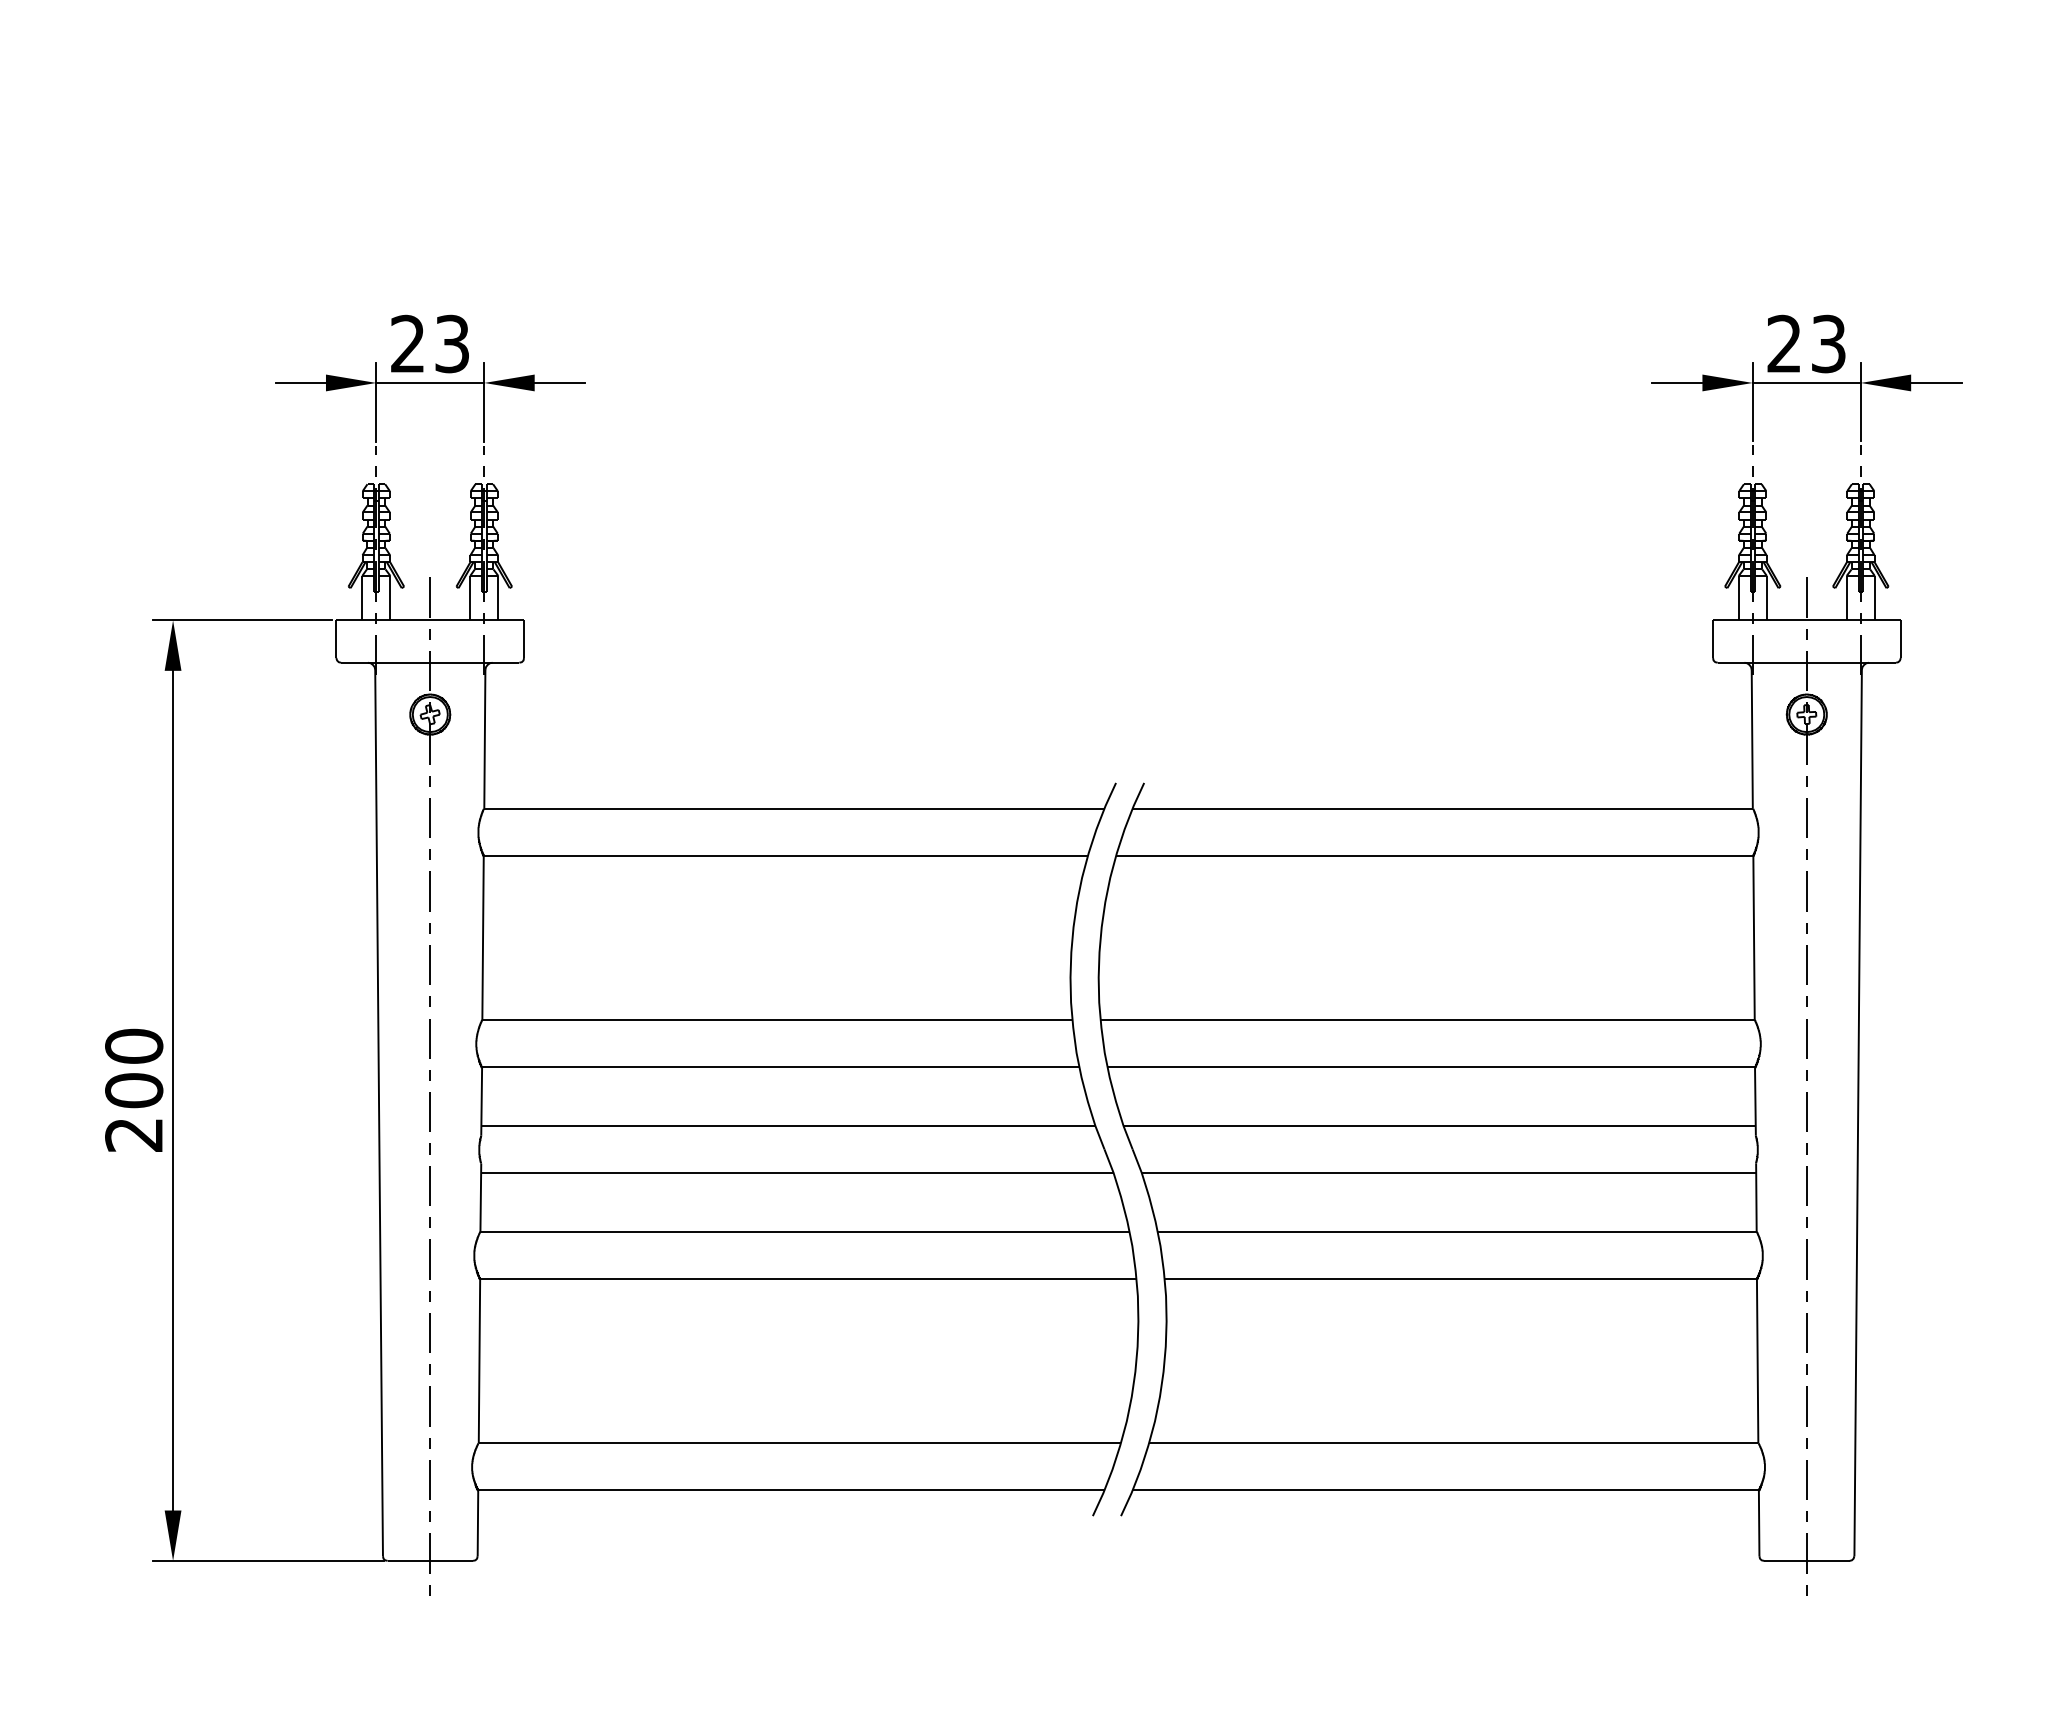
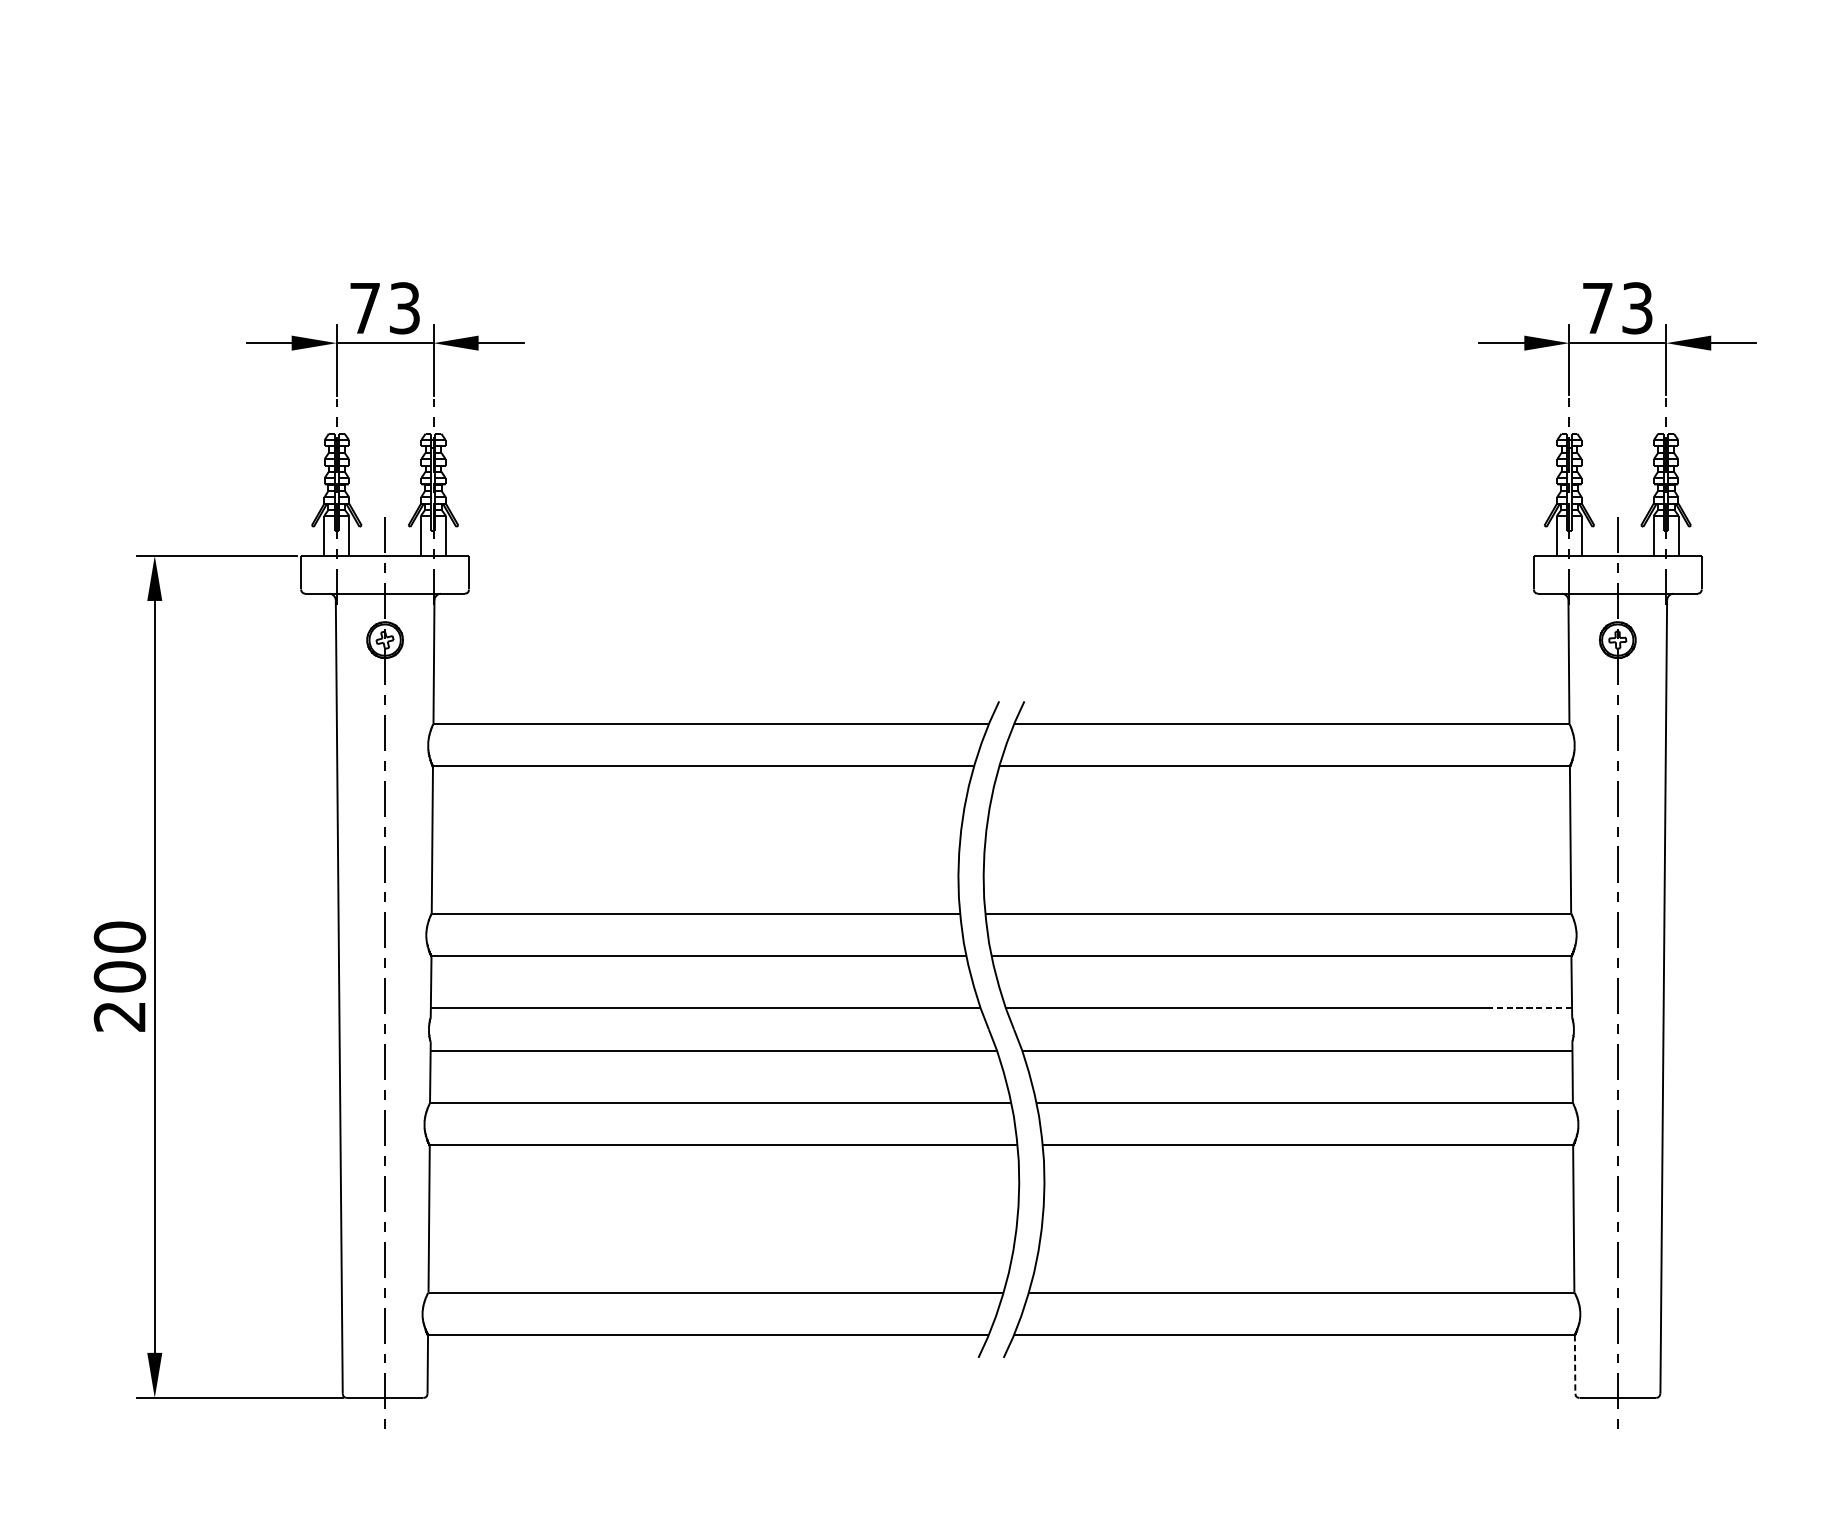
text: (407, 343) -> (364, 307), 23 -> 73
text: (1783, 343) -> (1596, 307), 23 -> 73
line: (1710, 1125) -> (1531, 1008), solid -> dashed
line: (1759, 1523) -> (1575, 1364), solid -> dashed

